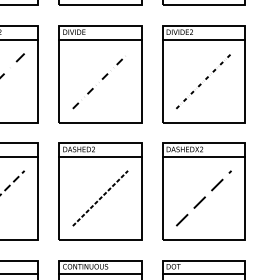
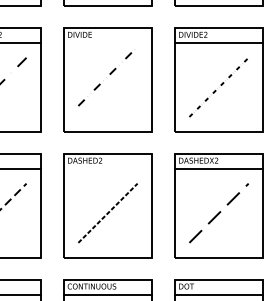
line: (100, 39) -> (107, 42), removed
line: (99, 82) -> (106, 77), moved
line: (100, 156) -> (107, 168), removed

